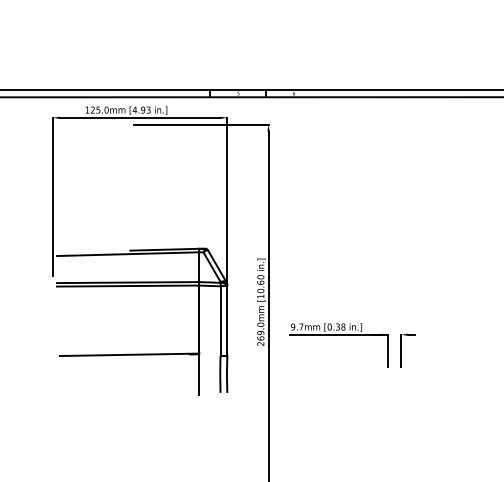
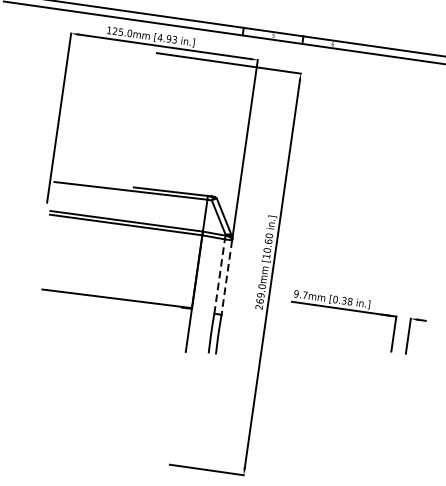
line: (220, 321) -> (219, 277), solid -> dashed
line: (227, 321) -> (227, 278), solid -> dashed

